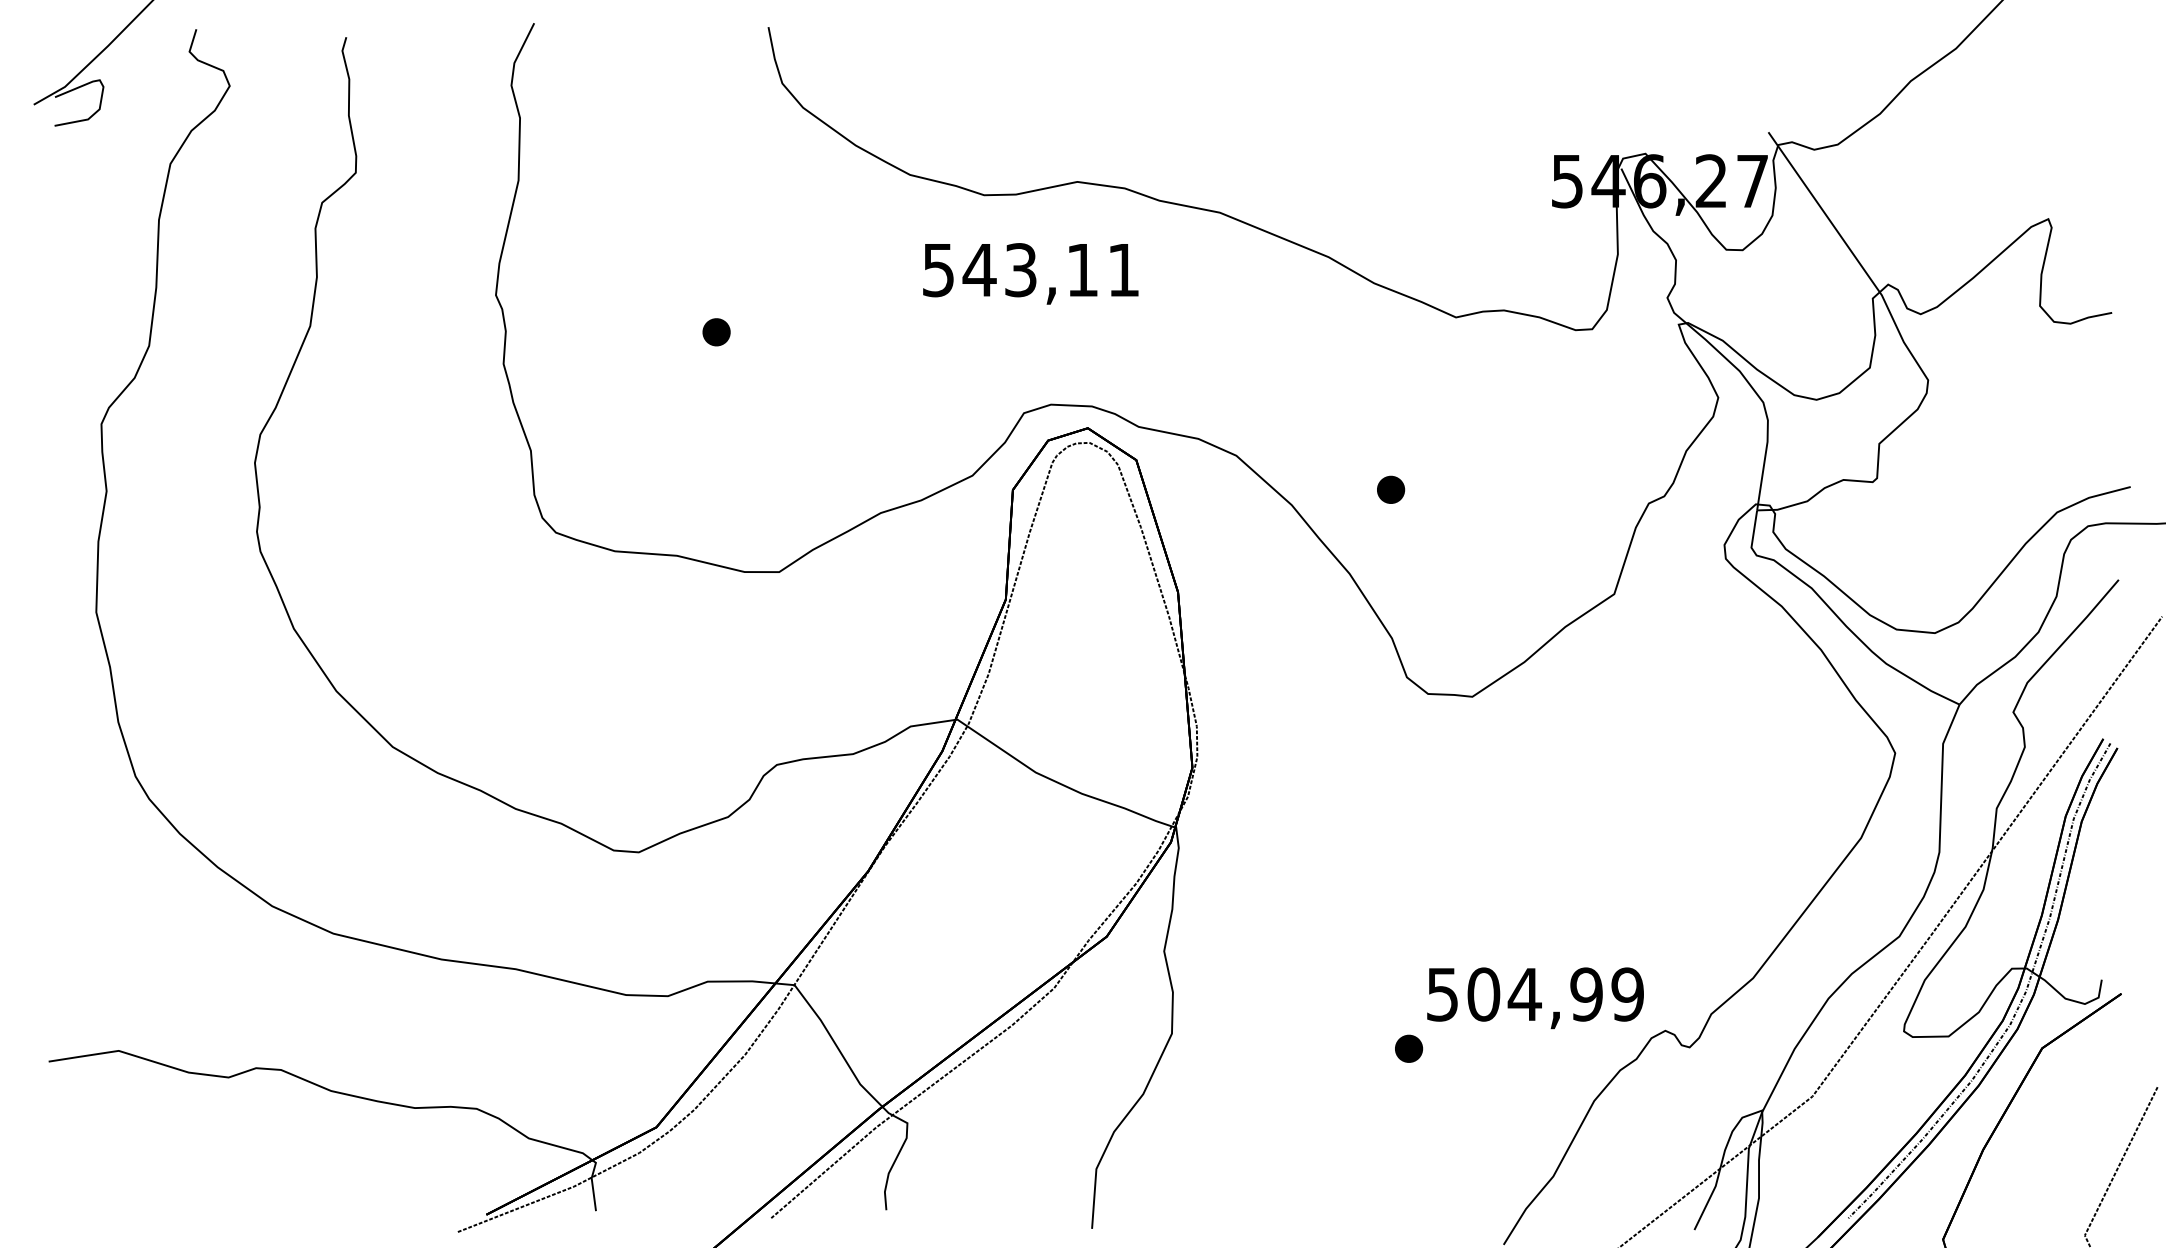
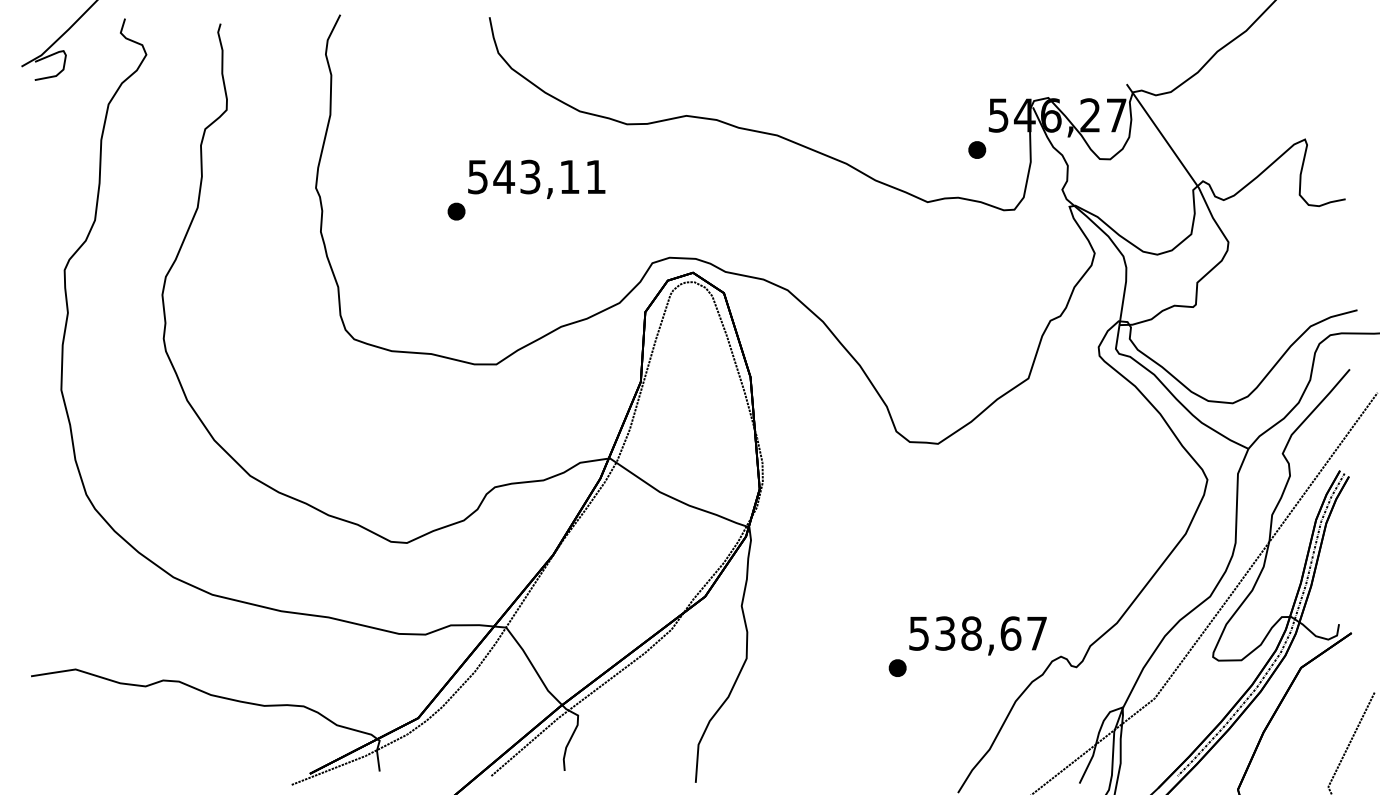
text: (1030, 272) -> (536, 178), moved
part: (1391, 489) -> (977, 149), moved
text: (1556, 994) -> (991, 633), 504,99 -> 538,67

